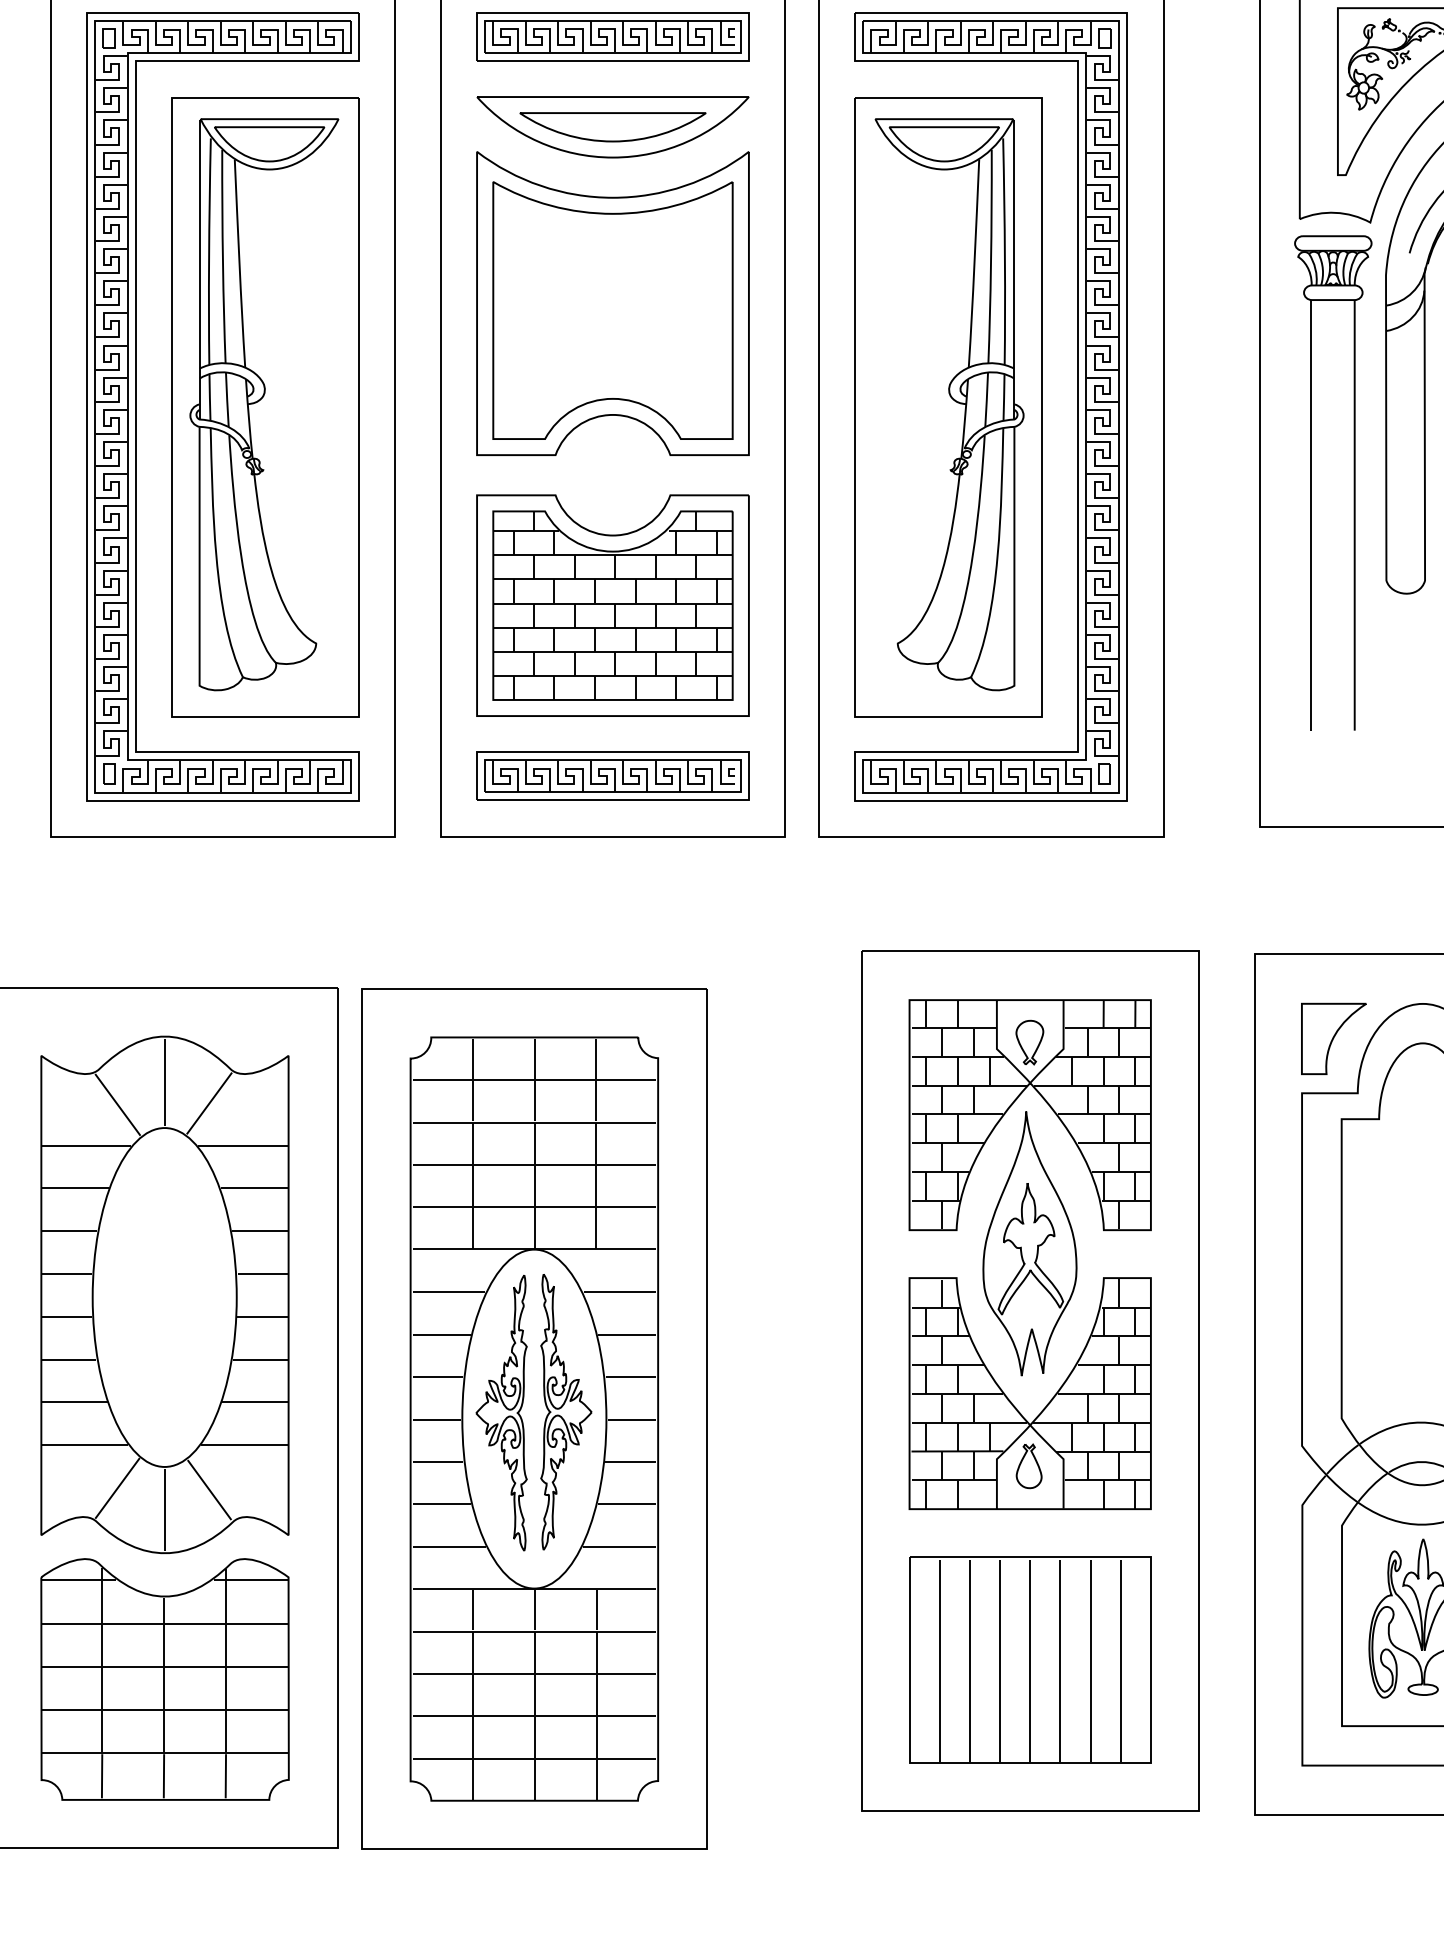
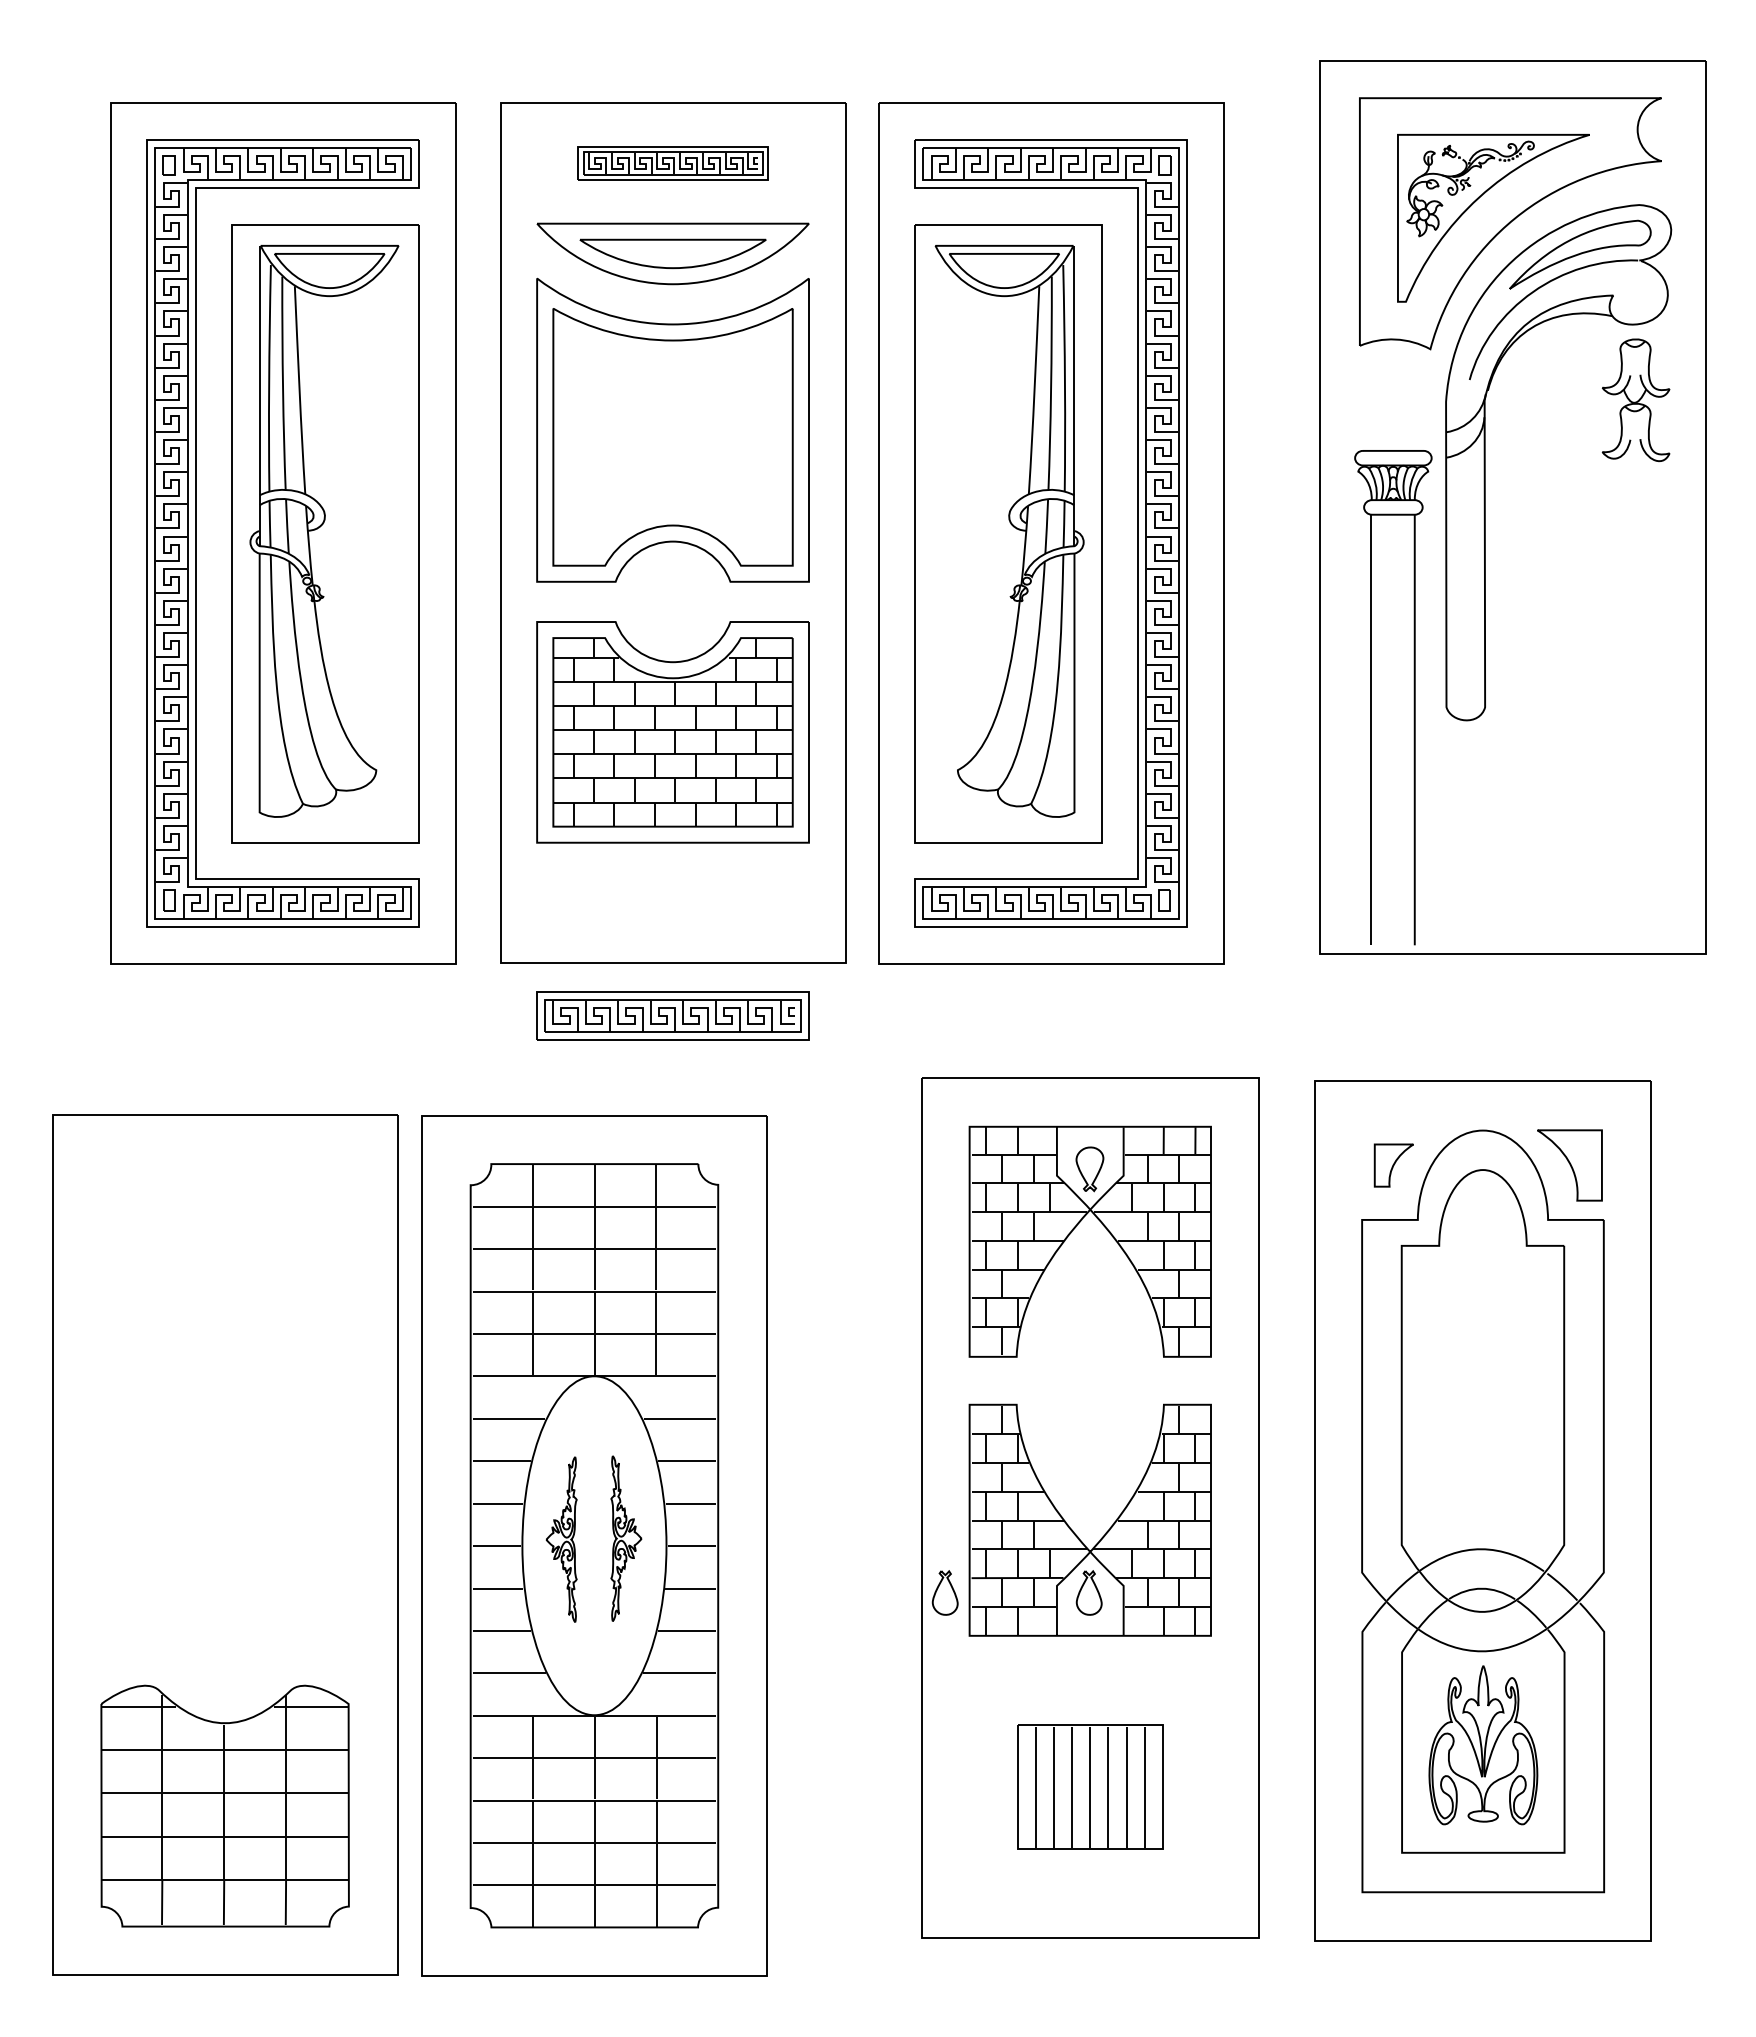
part: (612, 36) -> (672, 163), size x0.7
part: (1353, 482) -> (1413, 697), moved
part: (612, 775) -> (672, 1015), moved
part: (1333, 1038) -> (1393, 1165), size x0.6
part: (1029, 1243) -> (1089, 1370), removed
part: (164, 1294) -> (224, 1421), removed
part: (566, 1411) -> (626, 1538), size x0.6
part: (501, 1412) -> (561, 1539), size x0.6
part: (884, 1465) -> (944, 1592), added
part: (1030, 1659) -> (1090, 1786), size x0.6

